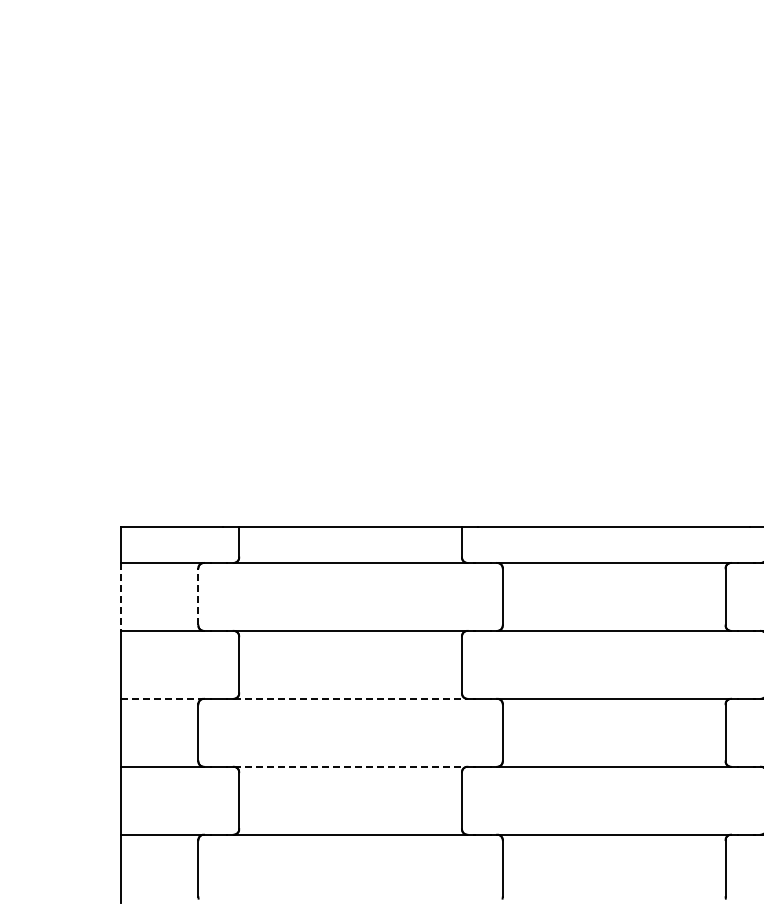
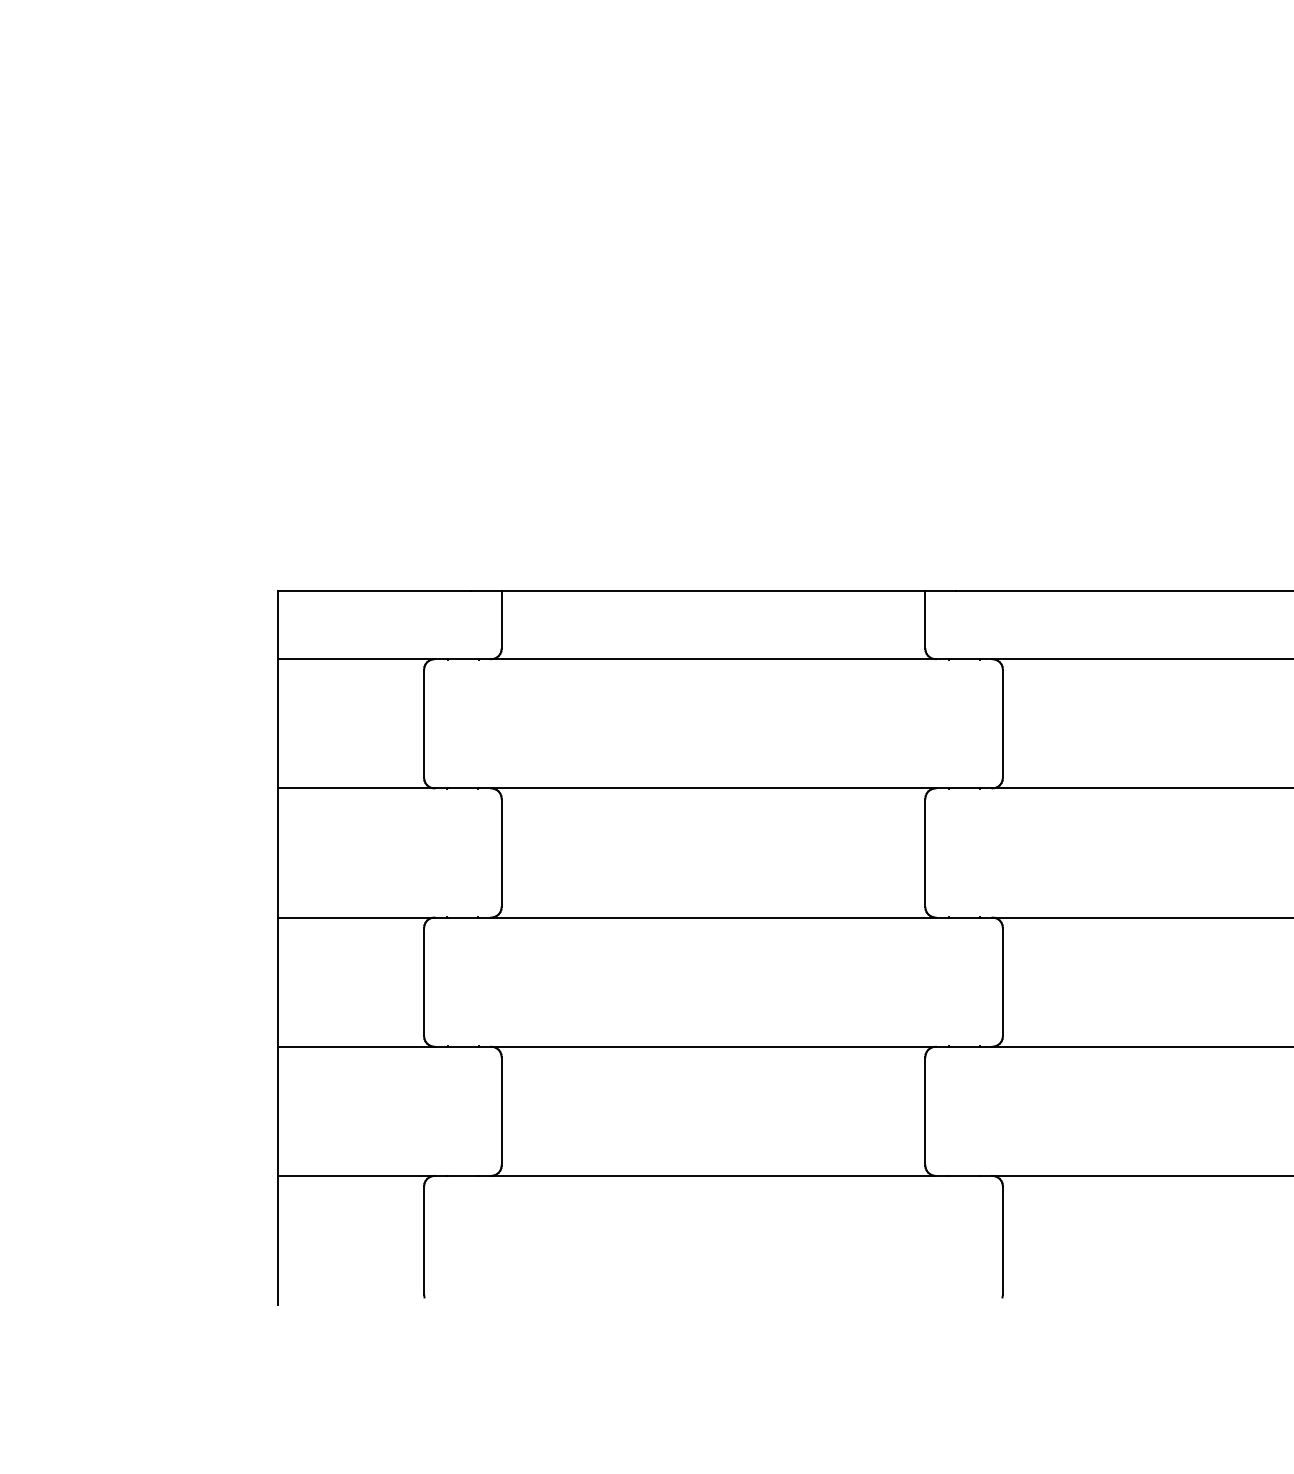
line: (121, 596) -> (277, 722), dashed -> solid
line: (198, 596) -> (424, 722), dashed -> solid
line: (163, 698) -> (357, 916), dashed -> solid
line: (350, 698) -> (713, 916), dashed -> solid
line: (350, 766) -> (713, 1046), dashed -> solid

